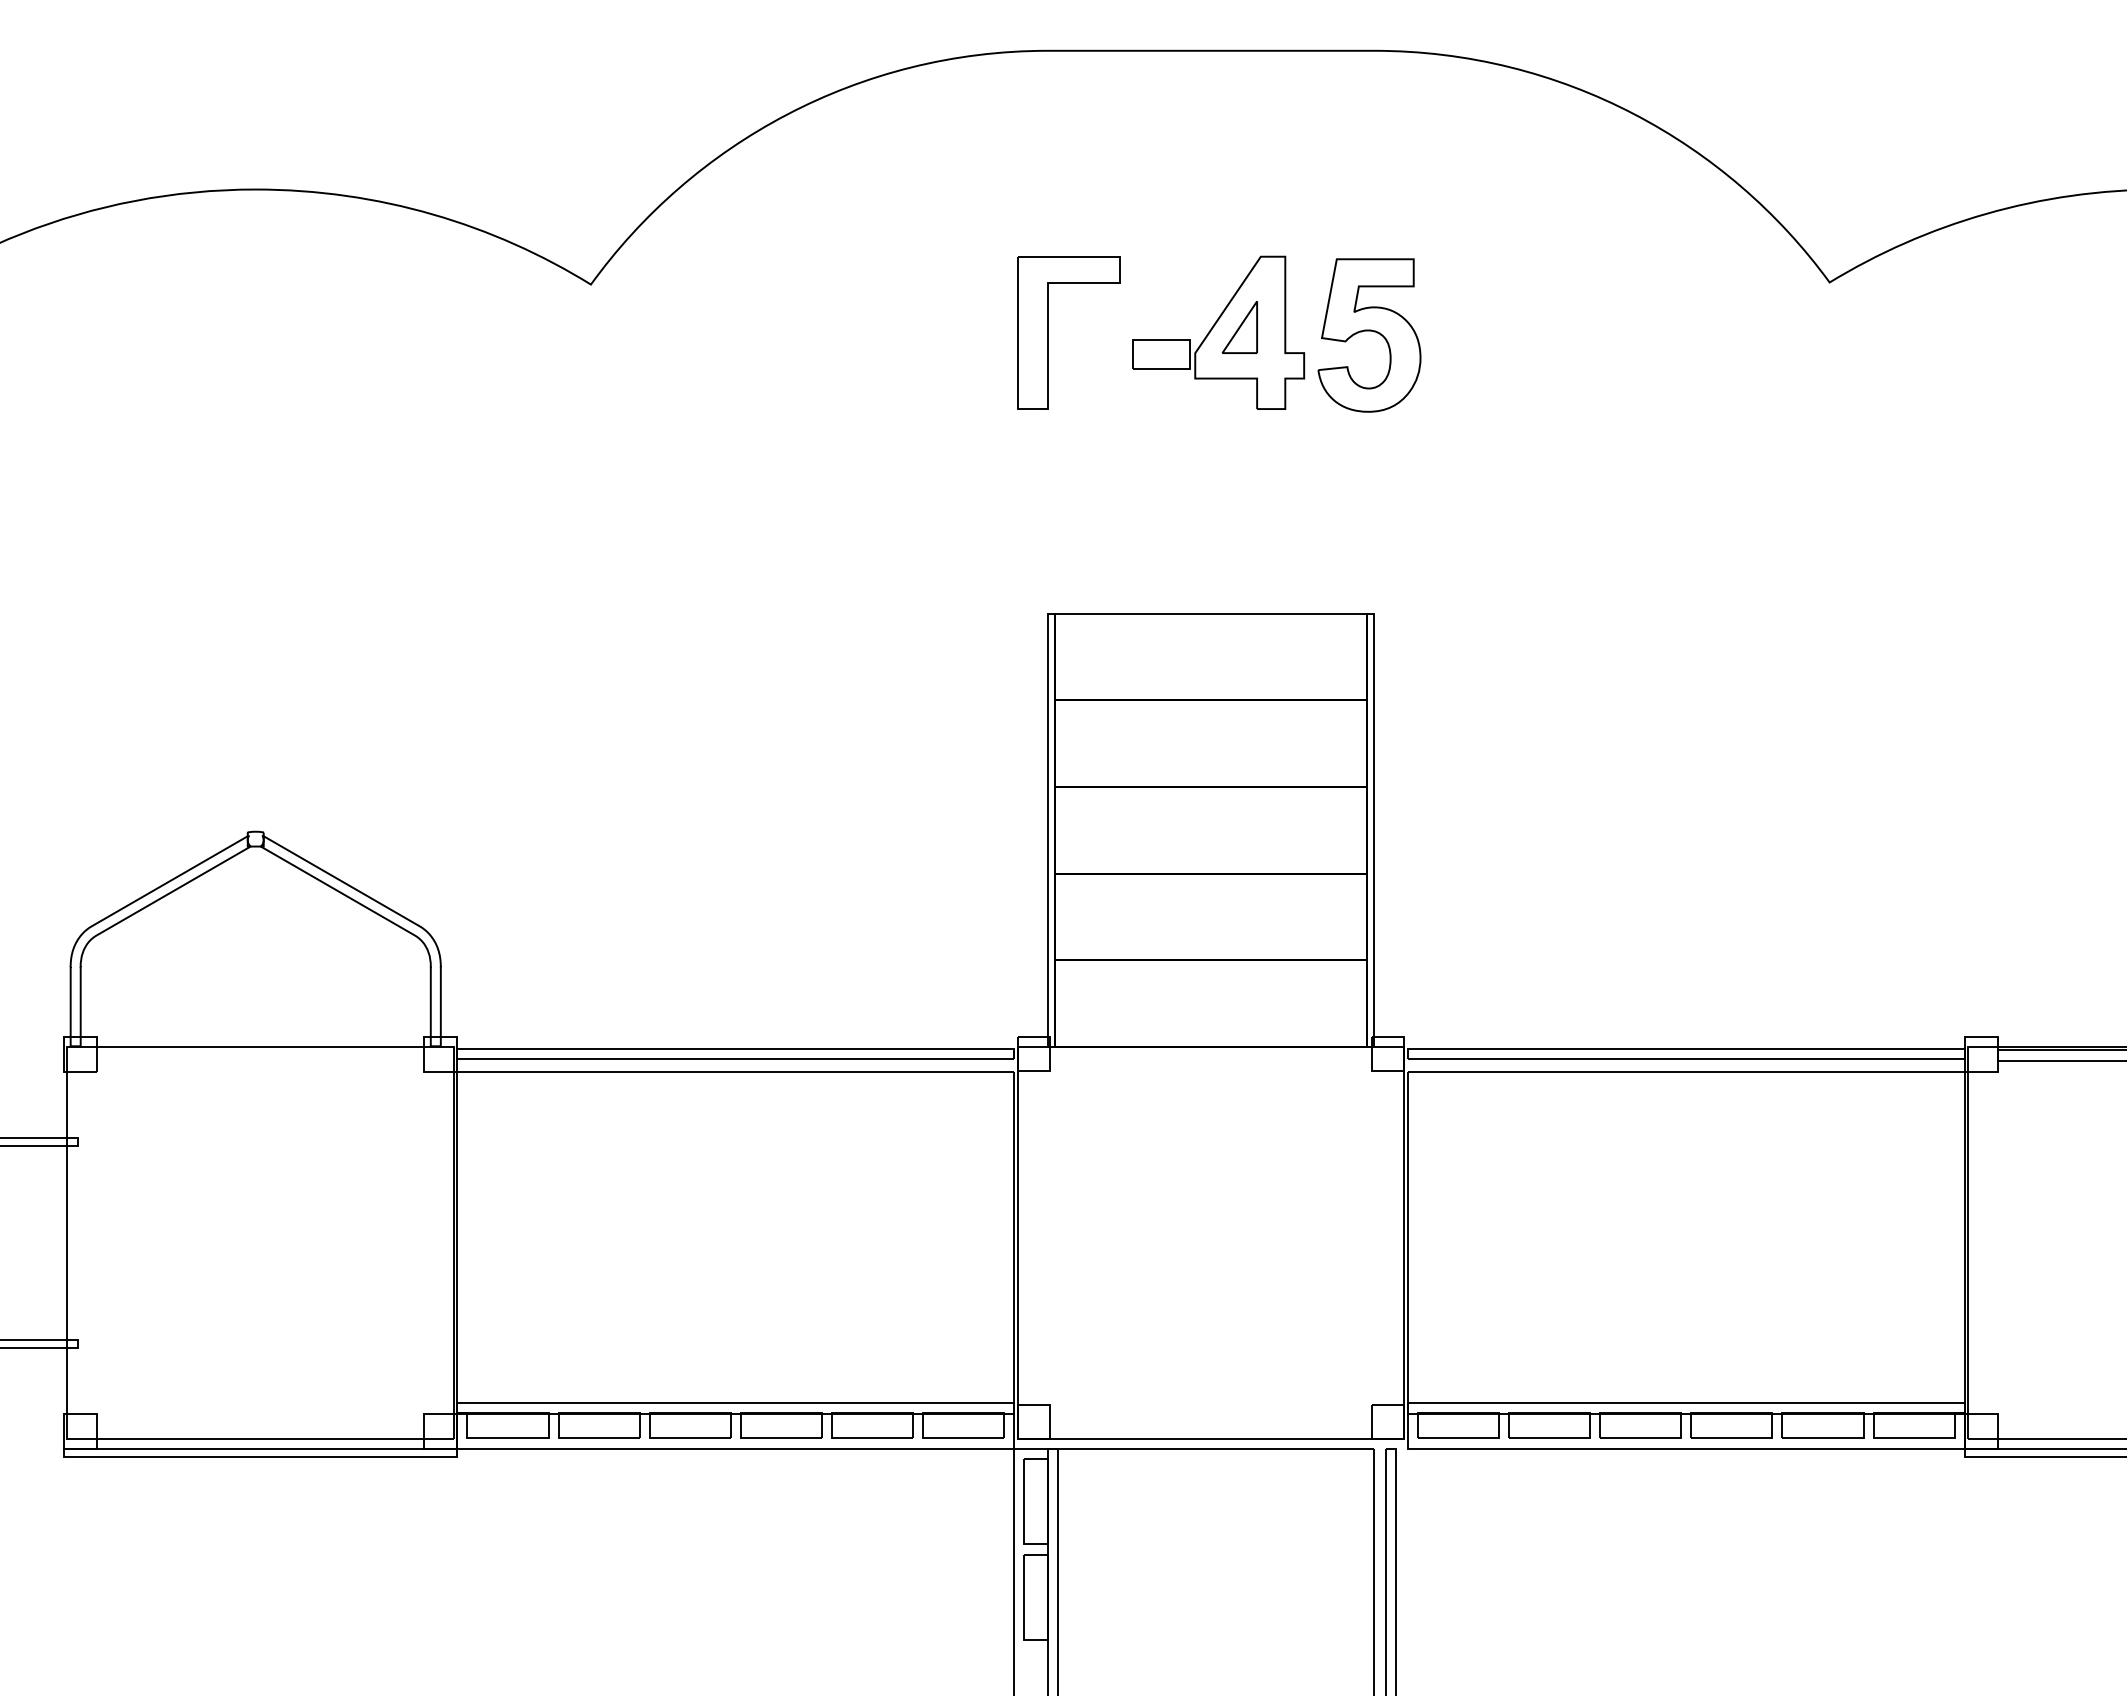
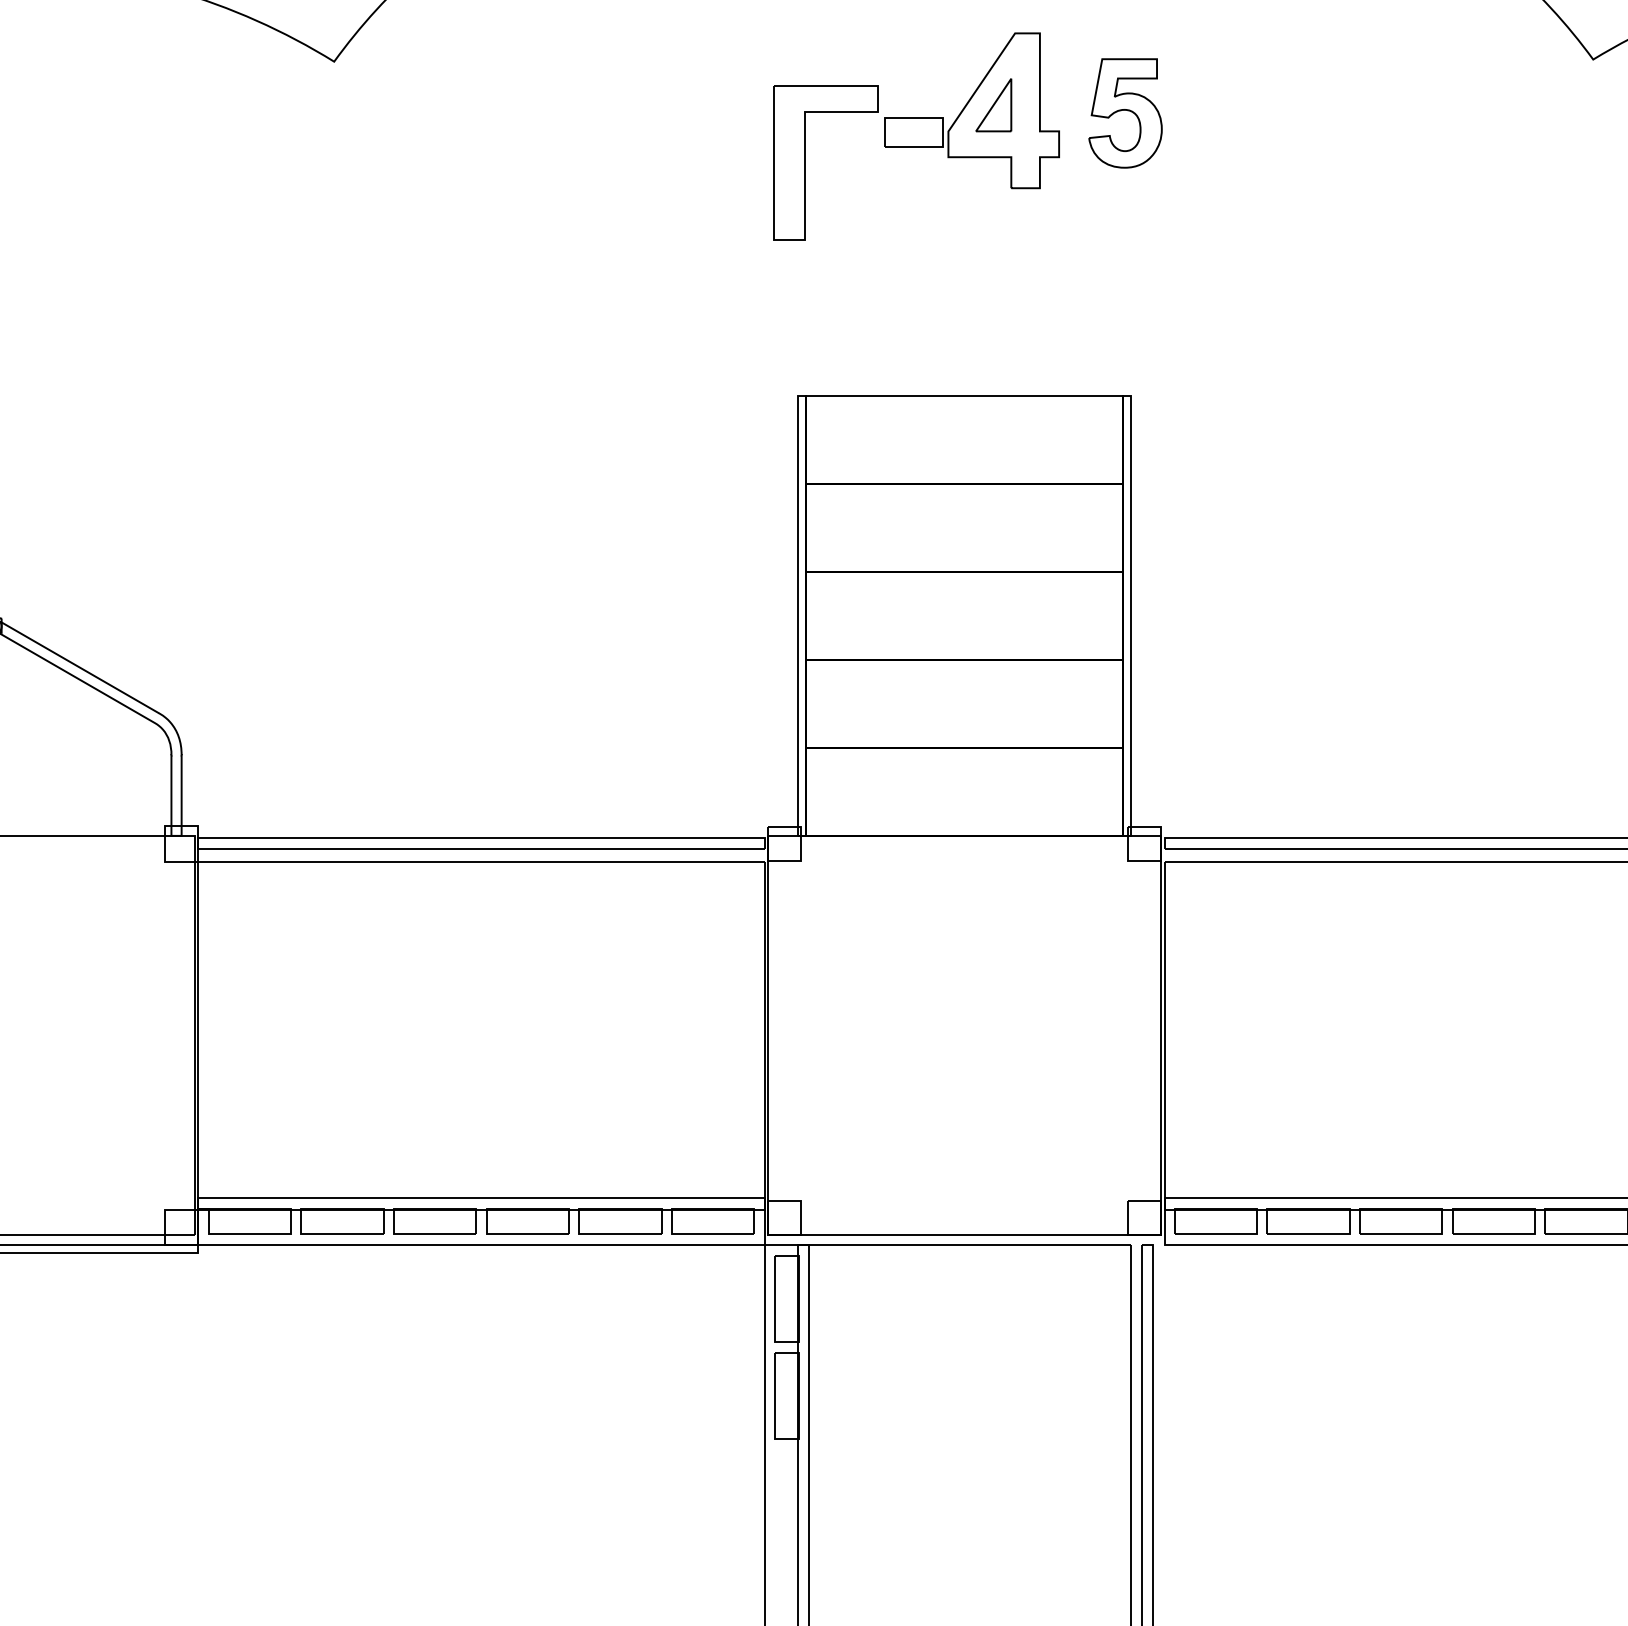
part: (1048, 332) -> (805, 162), moved
part: (1369, 335) -> (1125, 113), size x0.7

